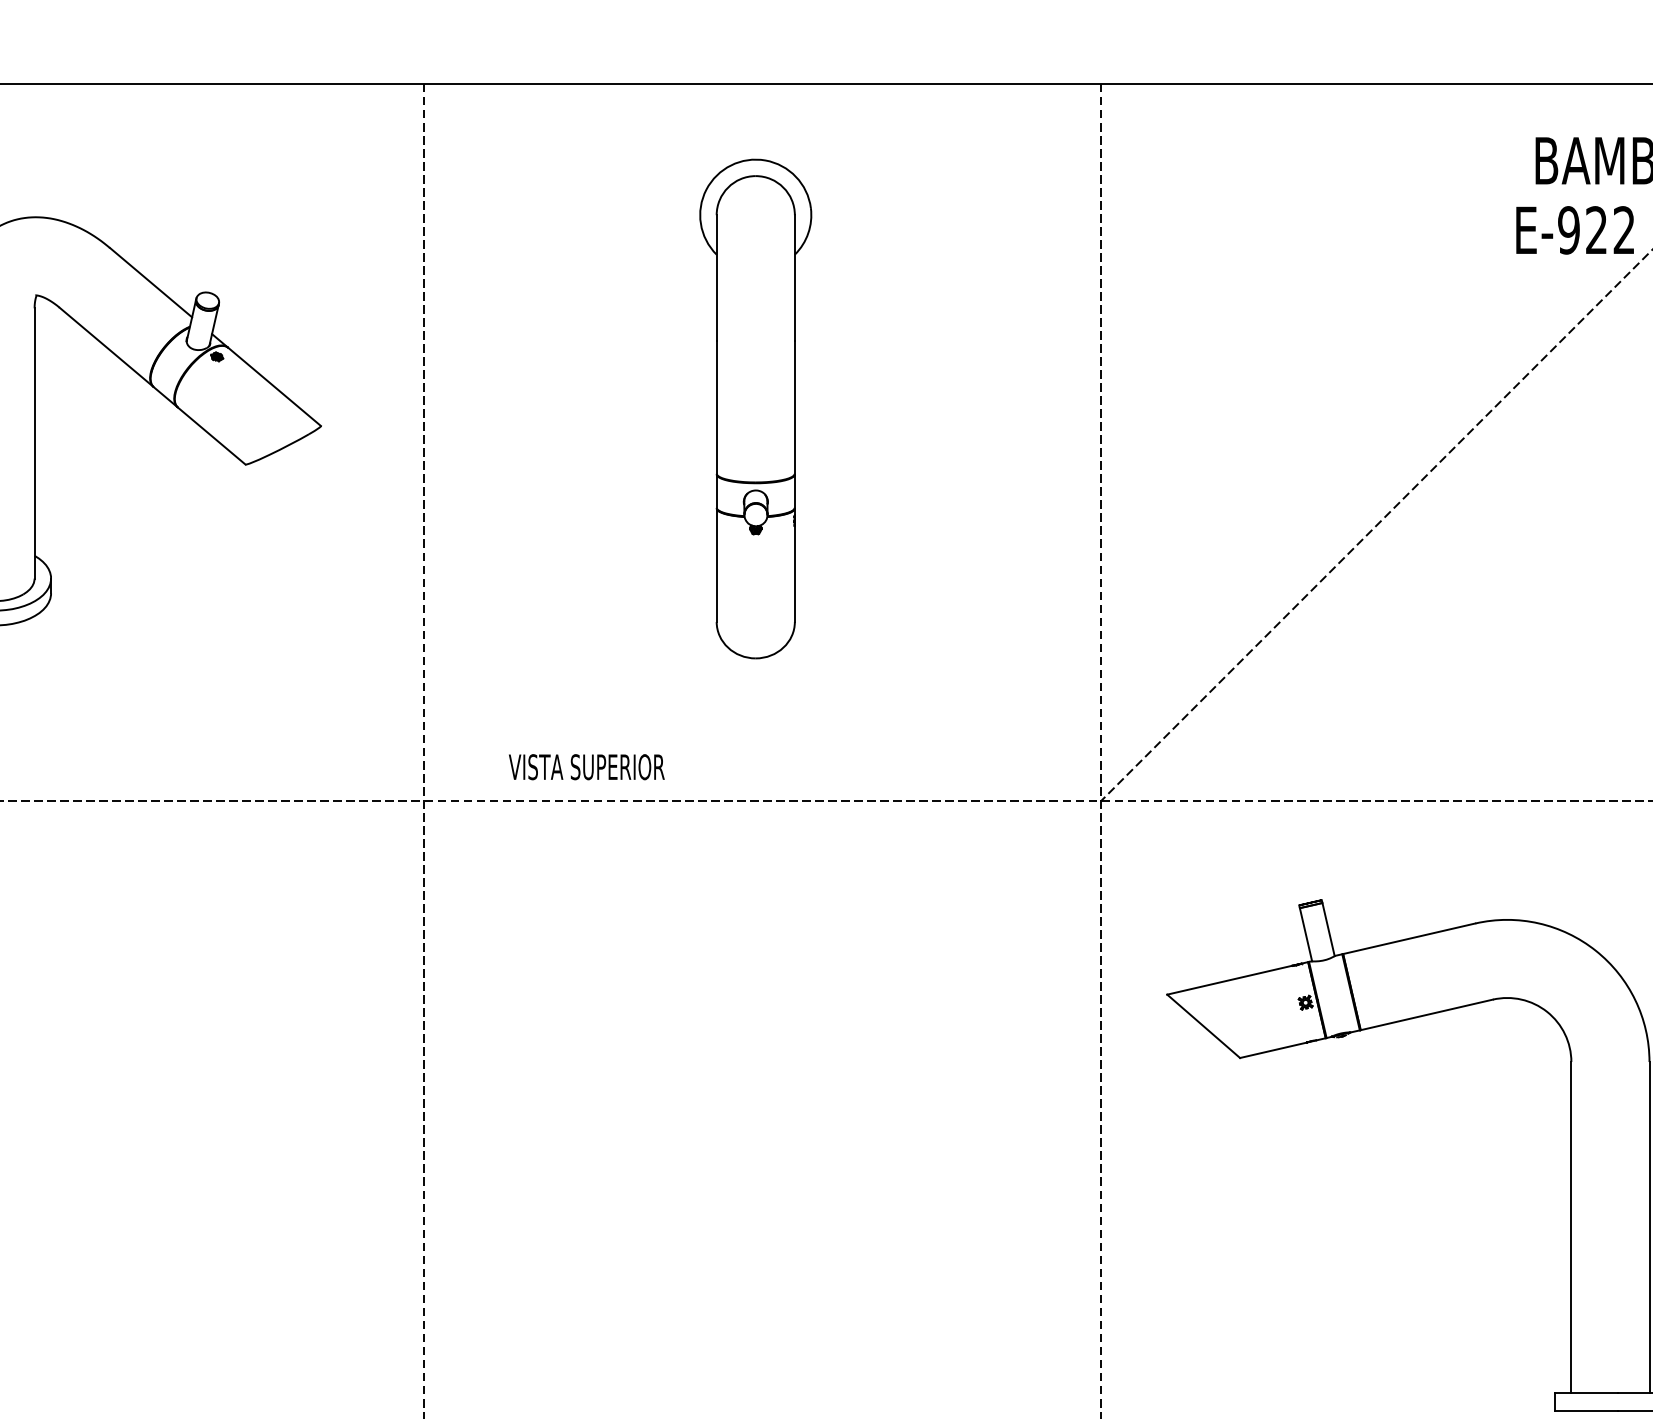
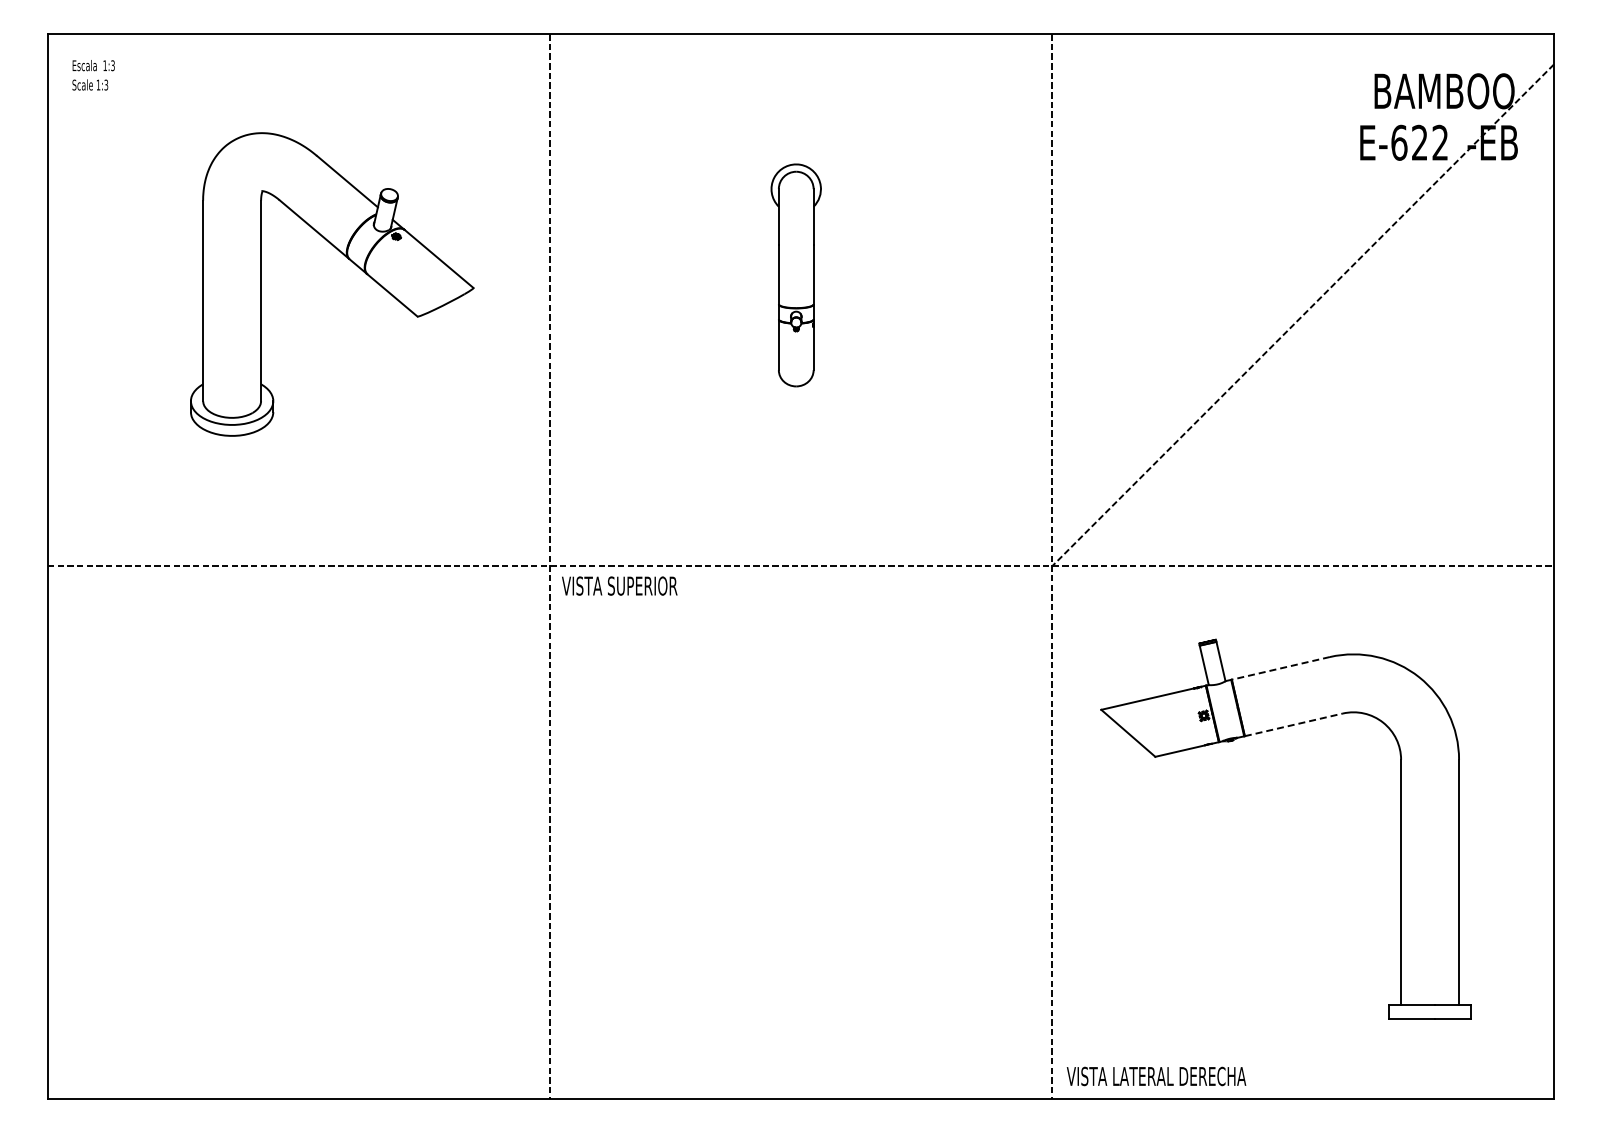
text: (1569, 229) -> (1399, 142), E-922 -> E-622
part: (756, 409) -> (796, 275), size x0.6
text: (586, 766) -> (619, 585), moved
line: (1408, 938) -> (1280, 668), solid -> dashed
line: (1427, 1014) -> (1294, 724), solid -> dashed

